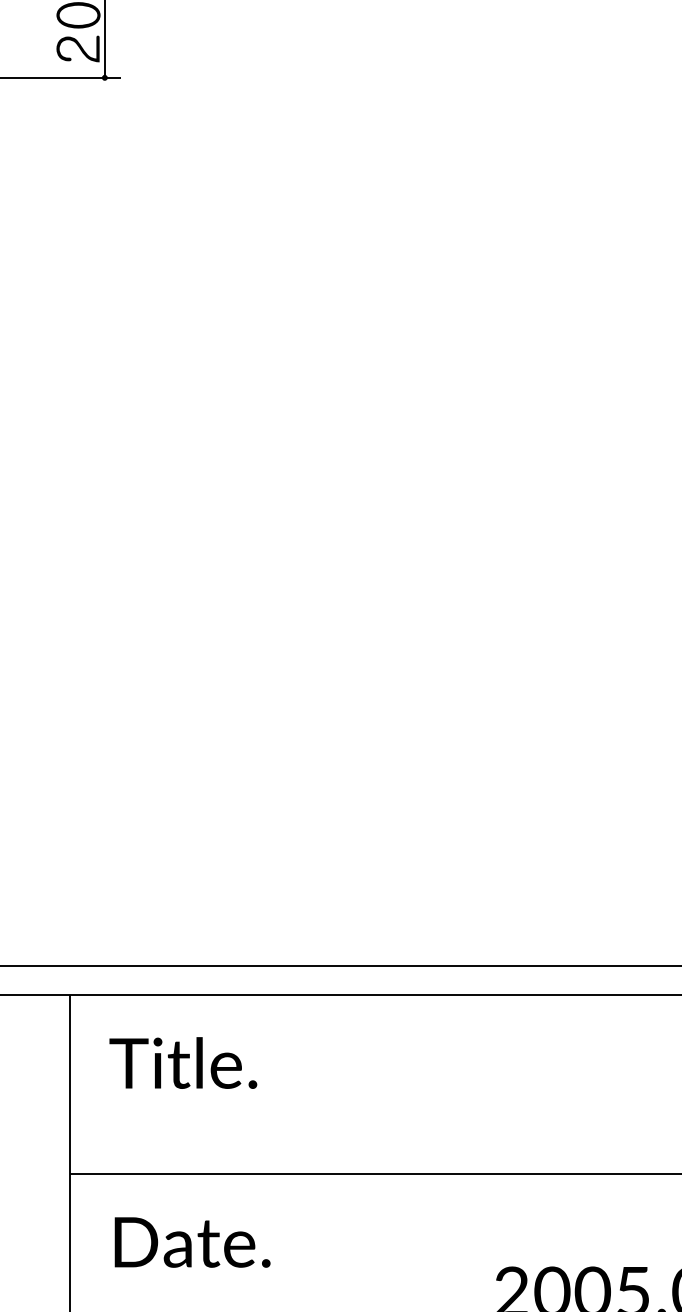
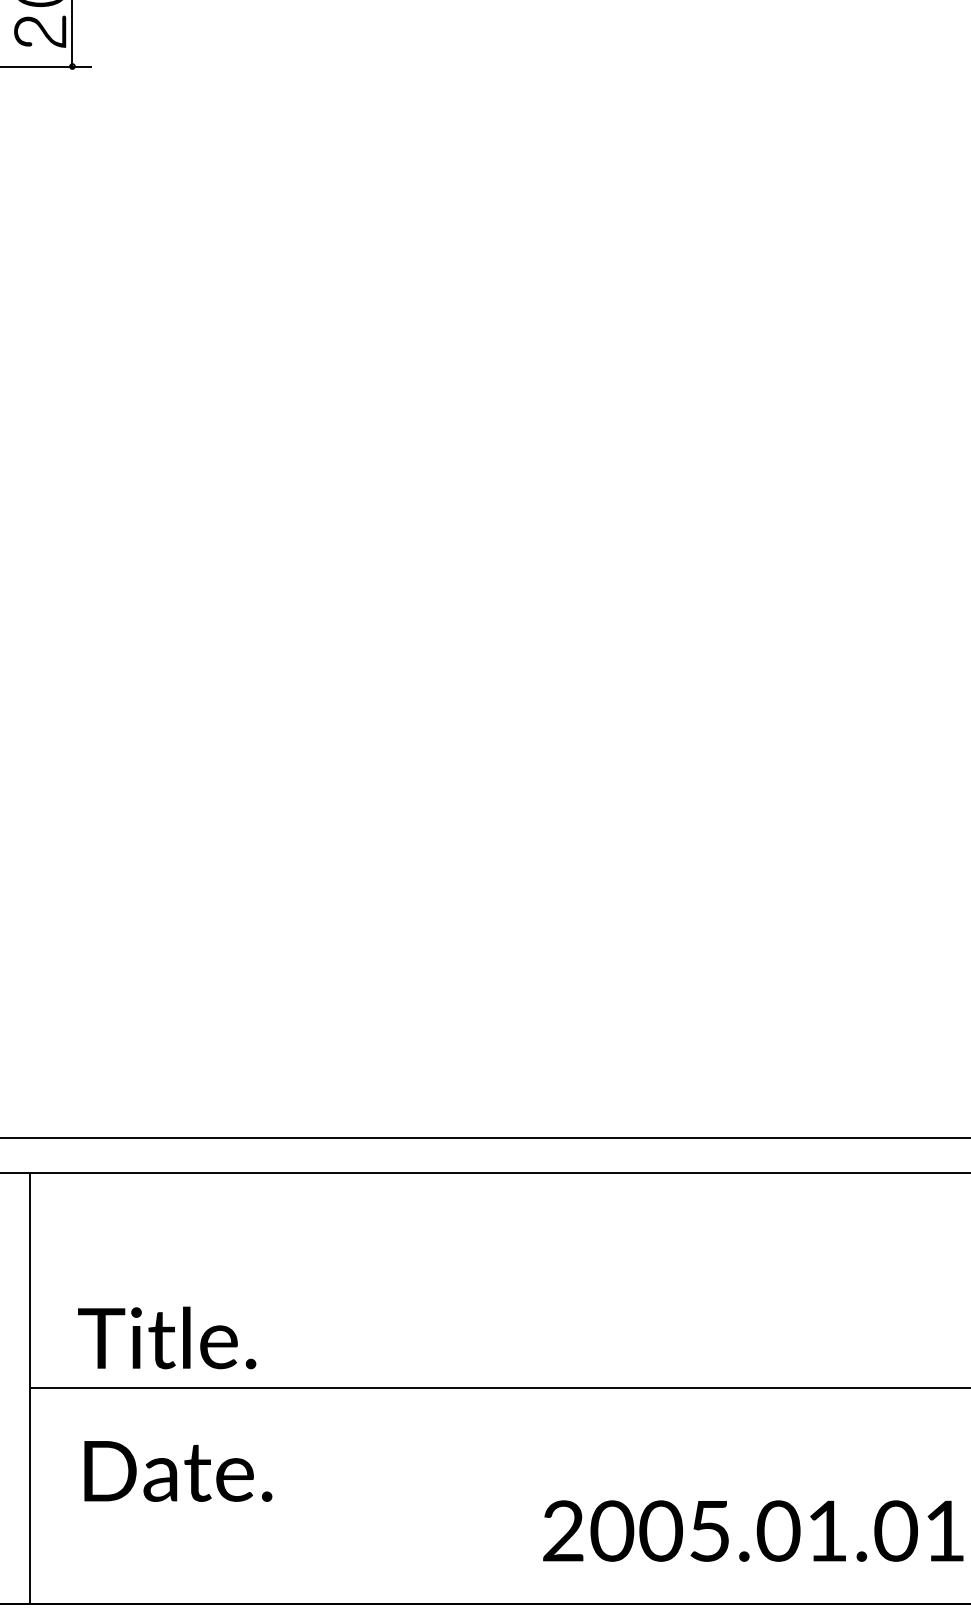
text: (183, 1062) -> (167, 1337), moved

